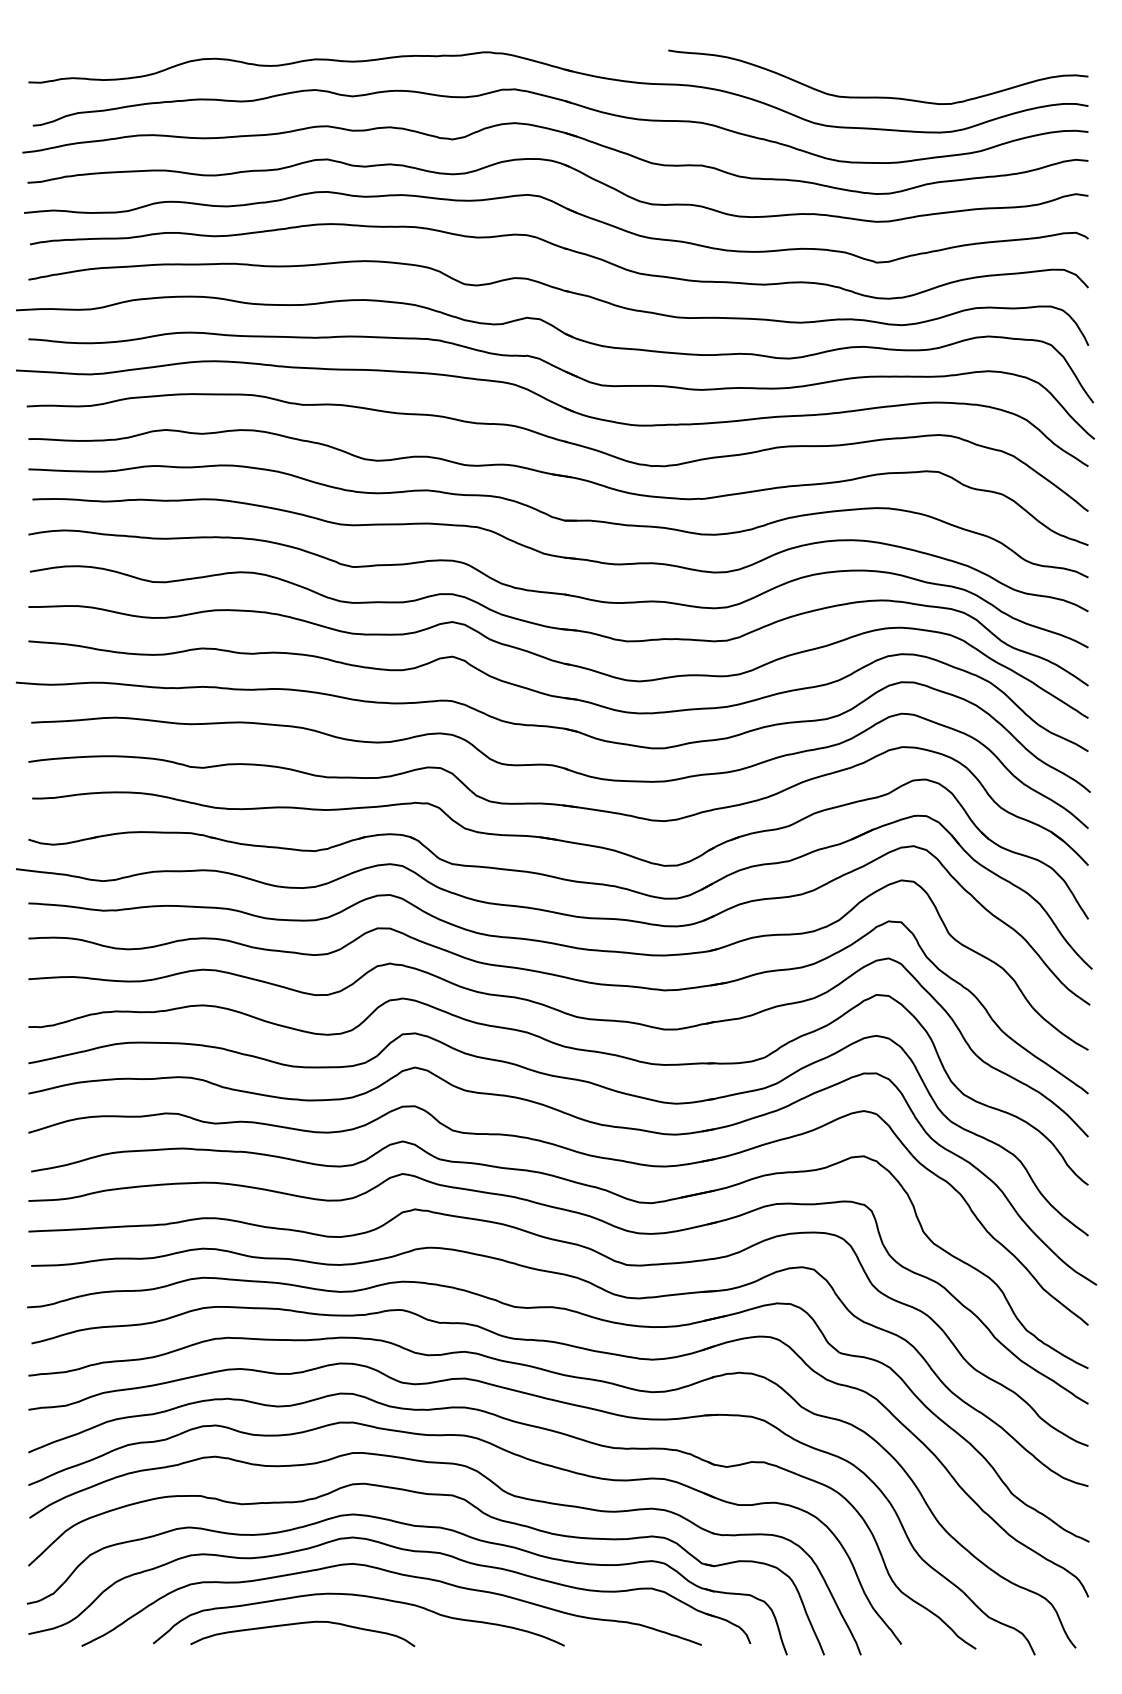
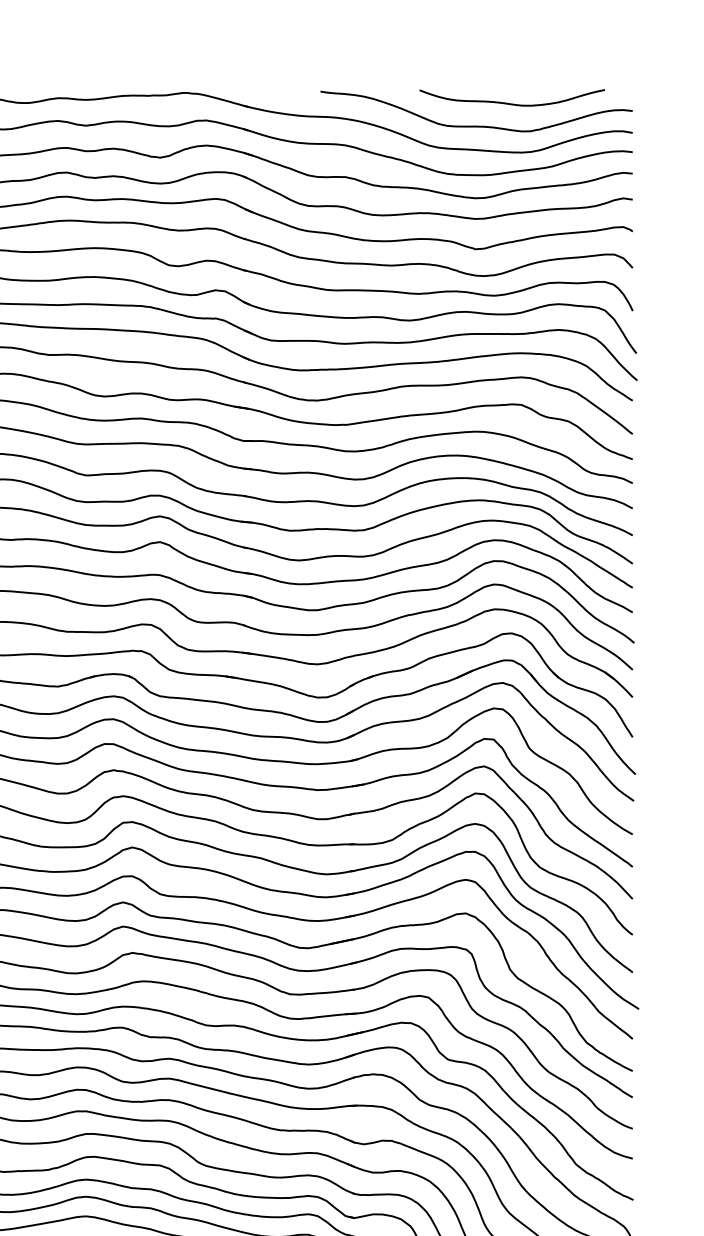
curve: (925, 66) -> (511, 103), added

